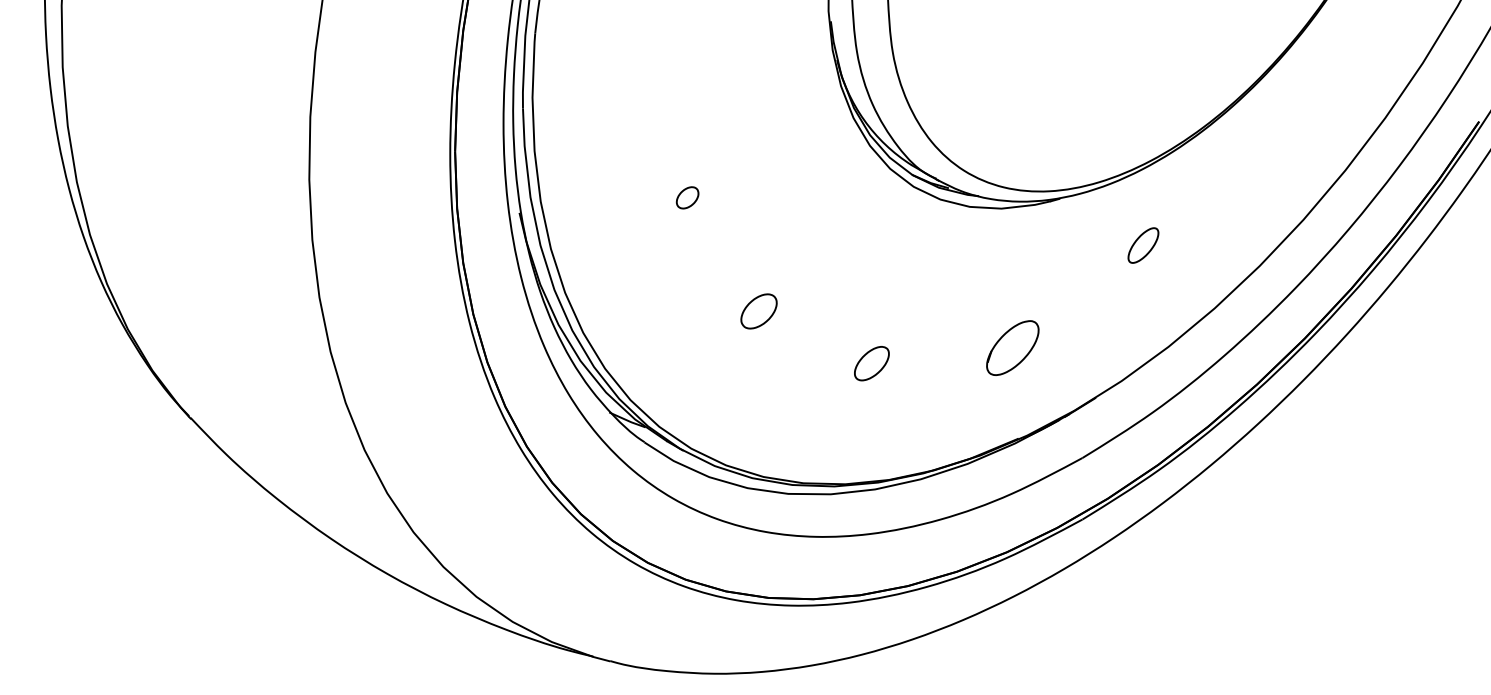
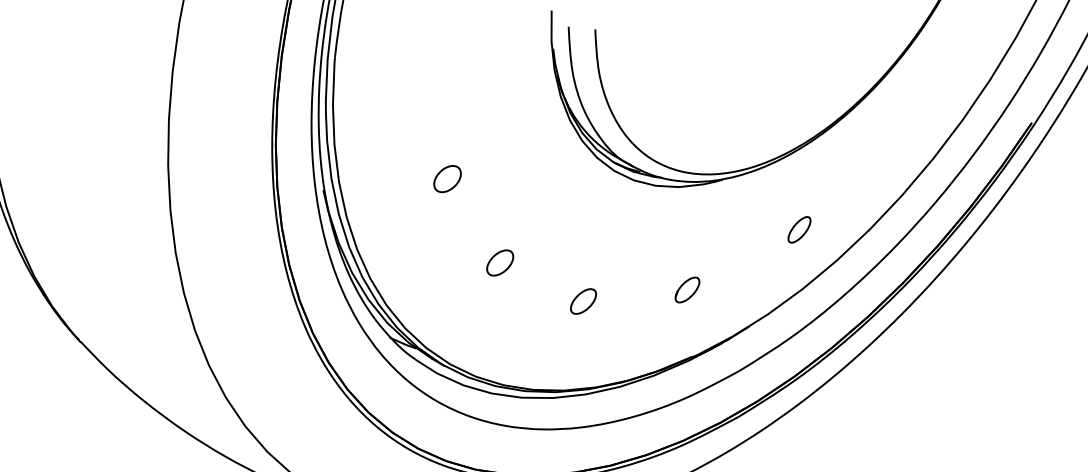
part: (687, 197) -> (447, 178), size x1.67
part: (1143, 245) -> (799, 229), moved
part: (1012, 347) -> (687, 289), size x0.62

